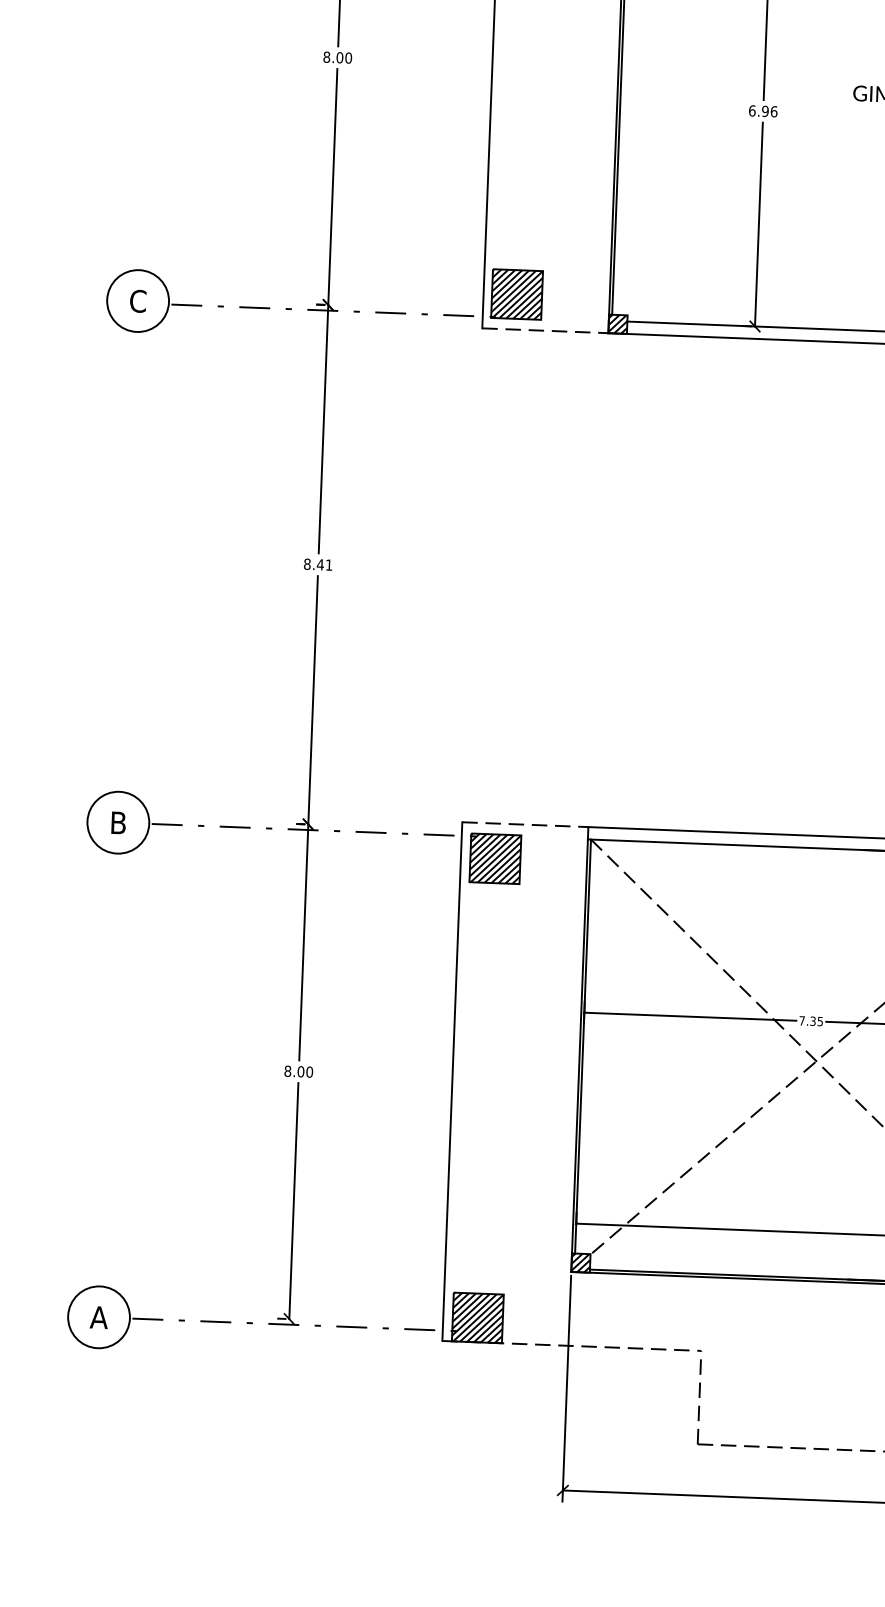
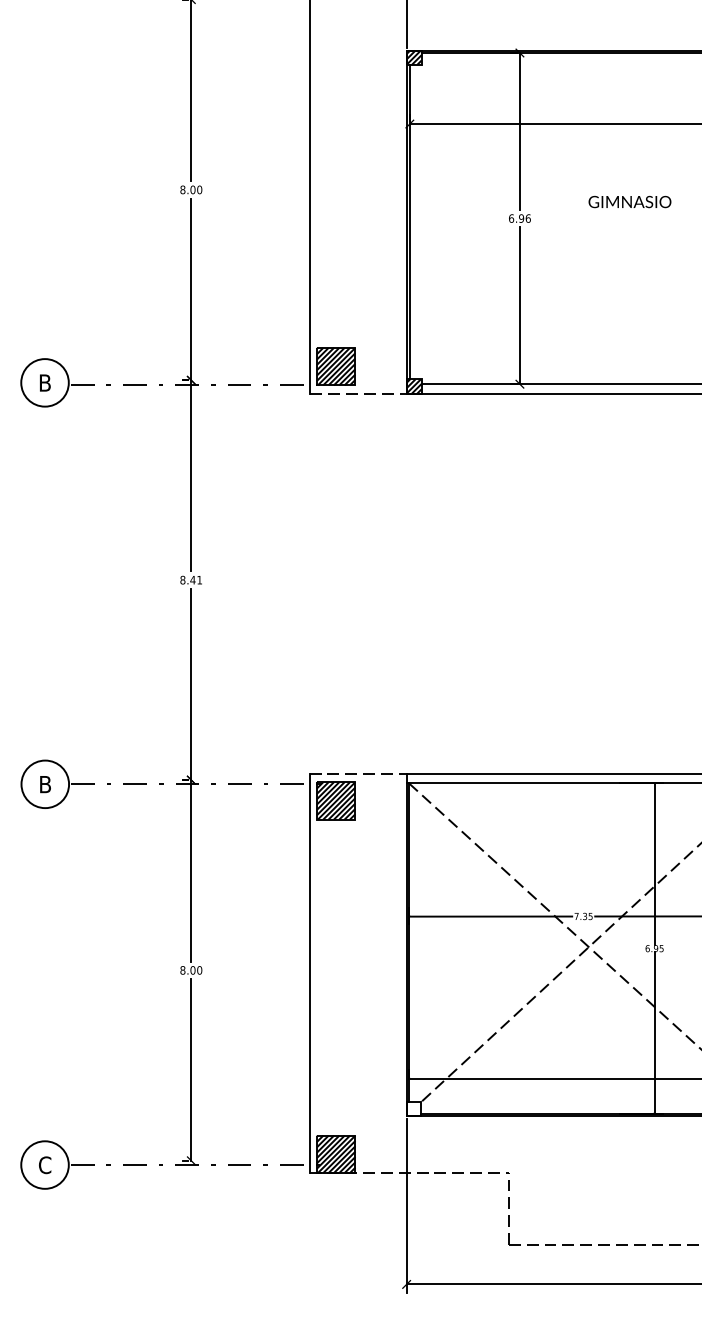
text: (138, 300) -> (45, 382), C -> B
hatch: (580, 1263) -> (413, 1109), removed
text: (98, 1317) -> (44, 1165), A -> C

